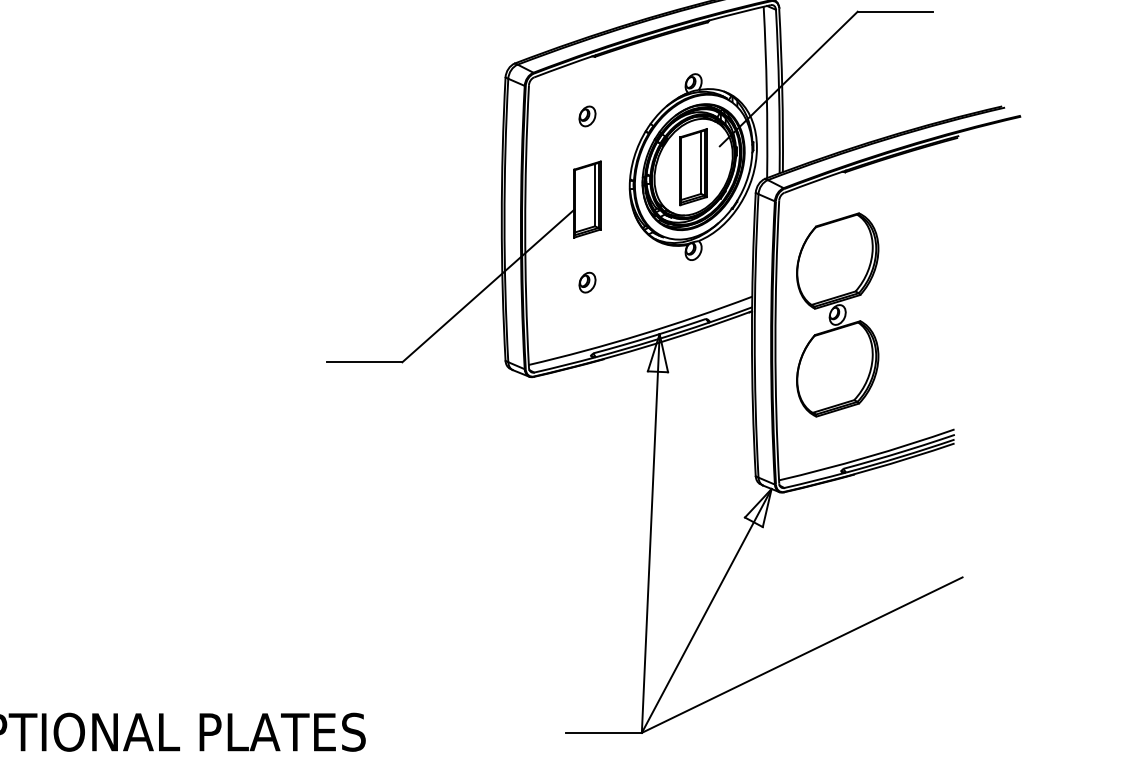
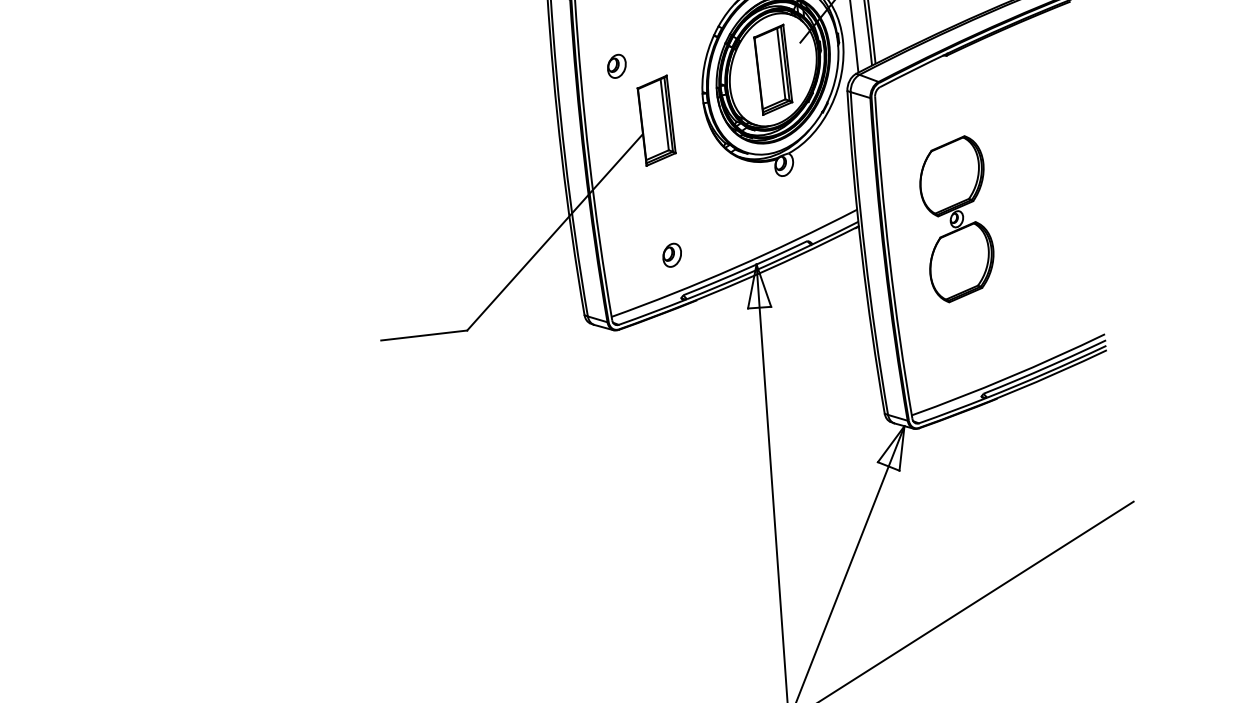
part: (587, 116) -> (616, 66), moved
part: (587, 282) -> (672, 255), moved
part: (837, 314) -> (956, 218), size x0.7

